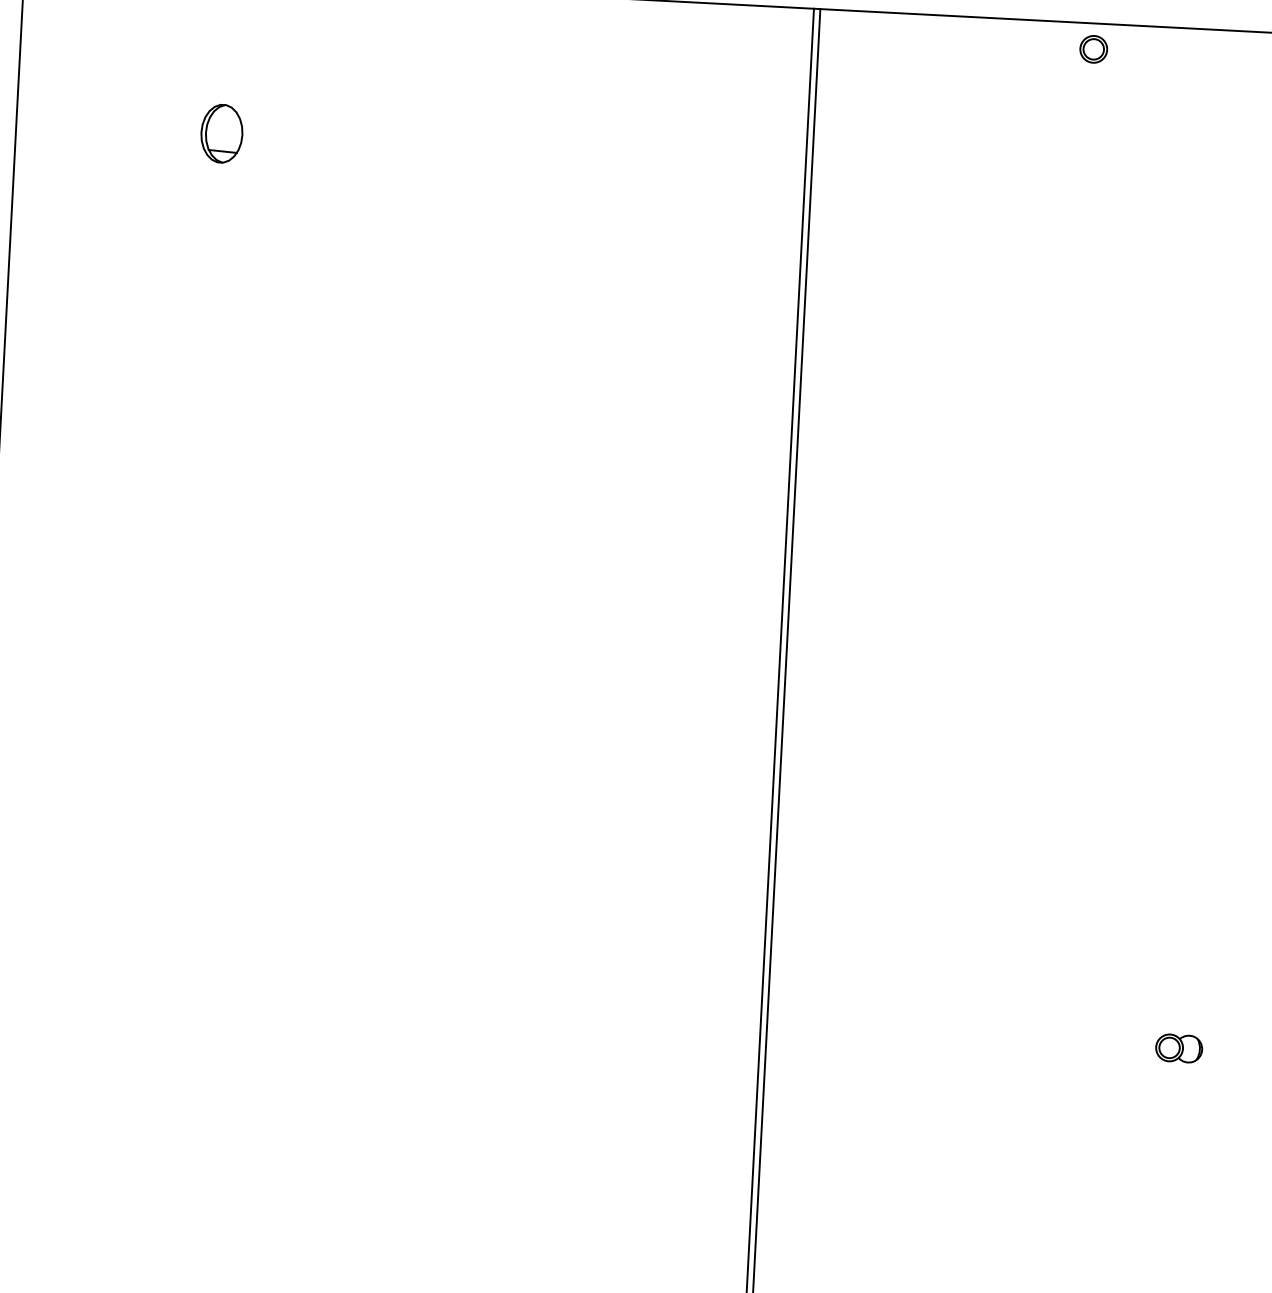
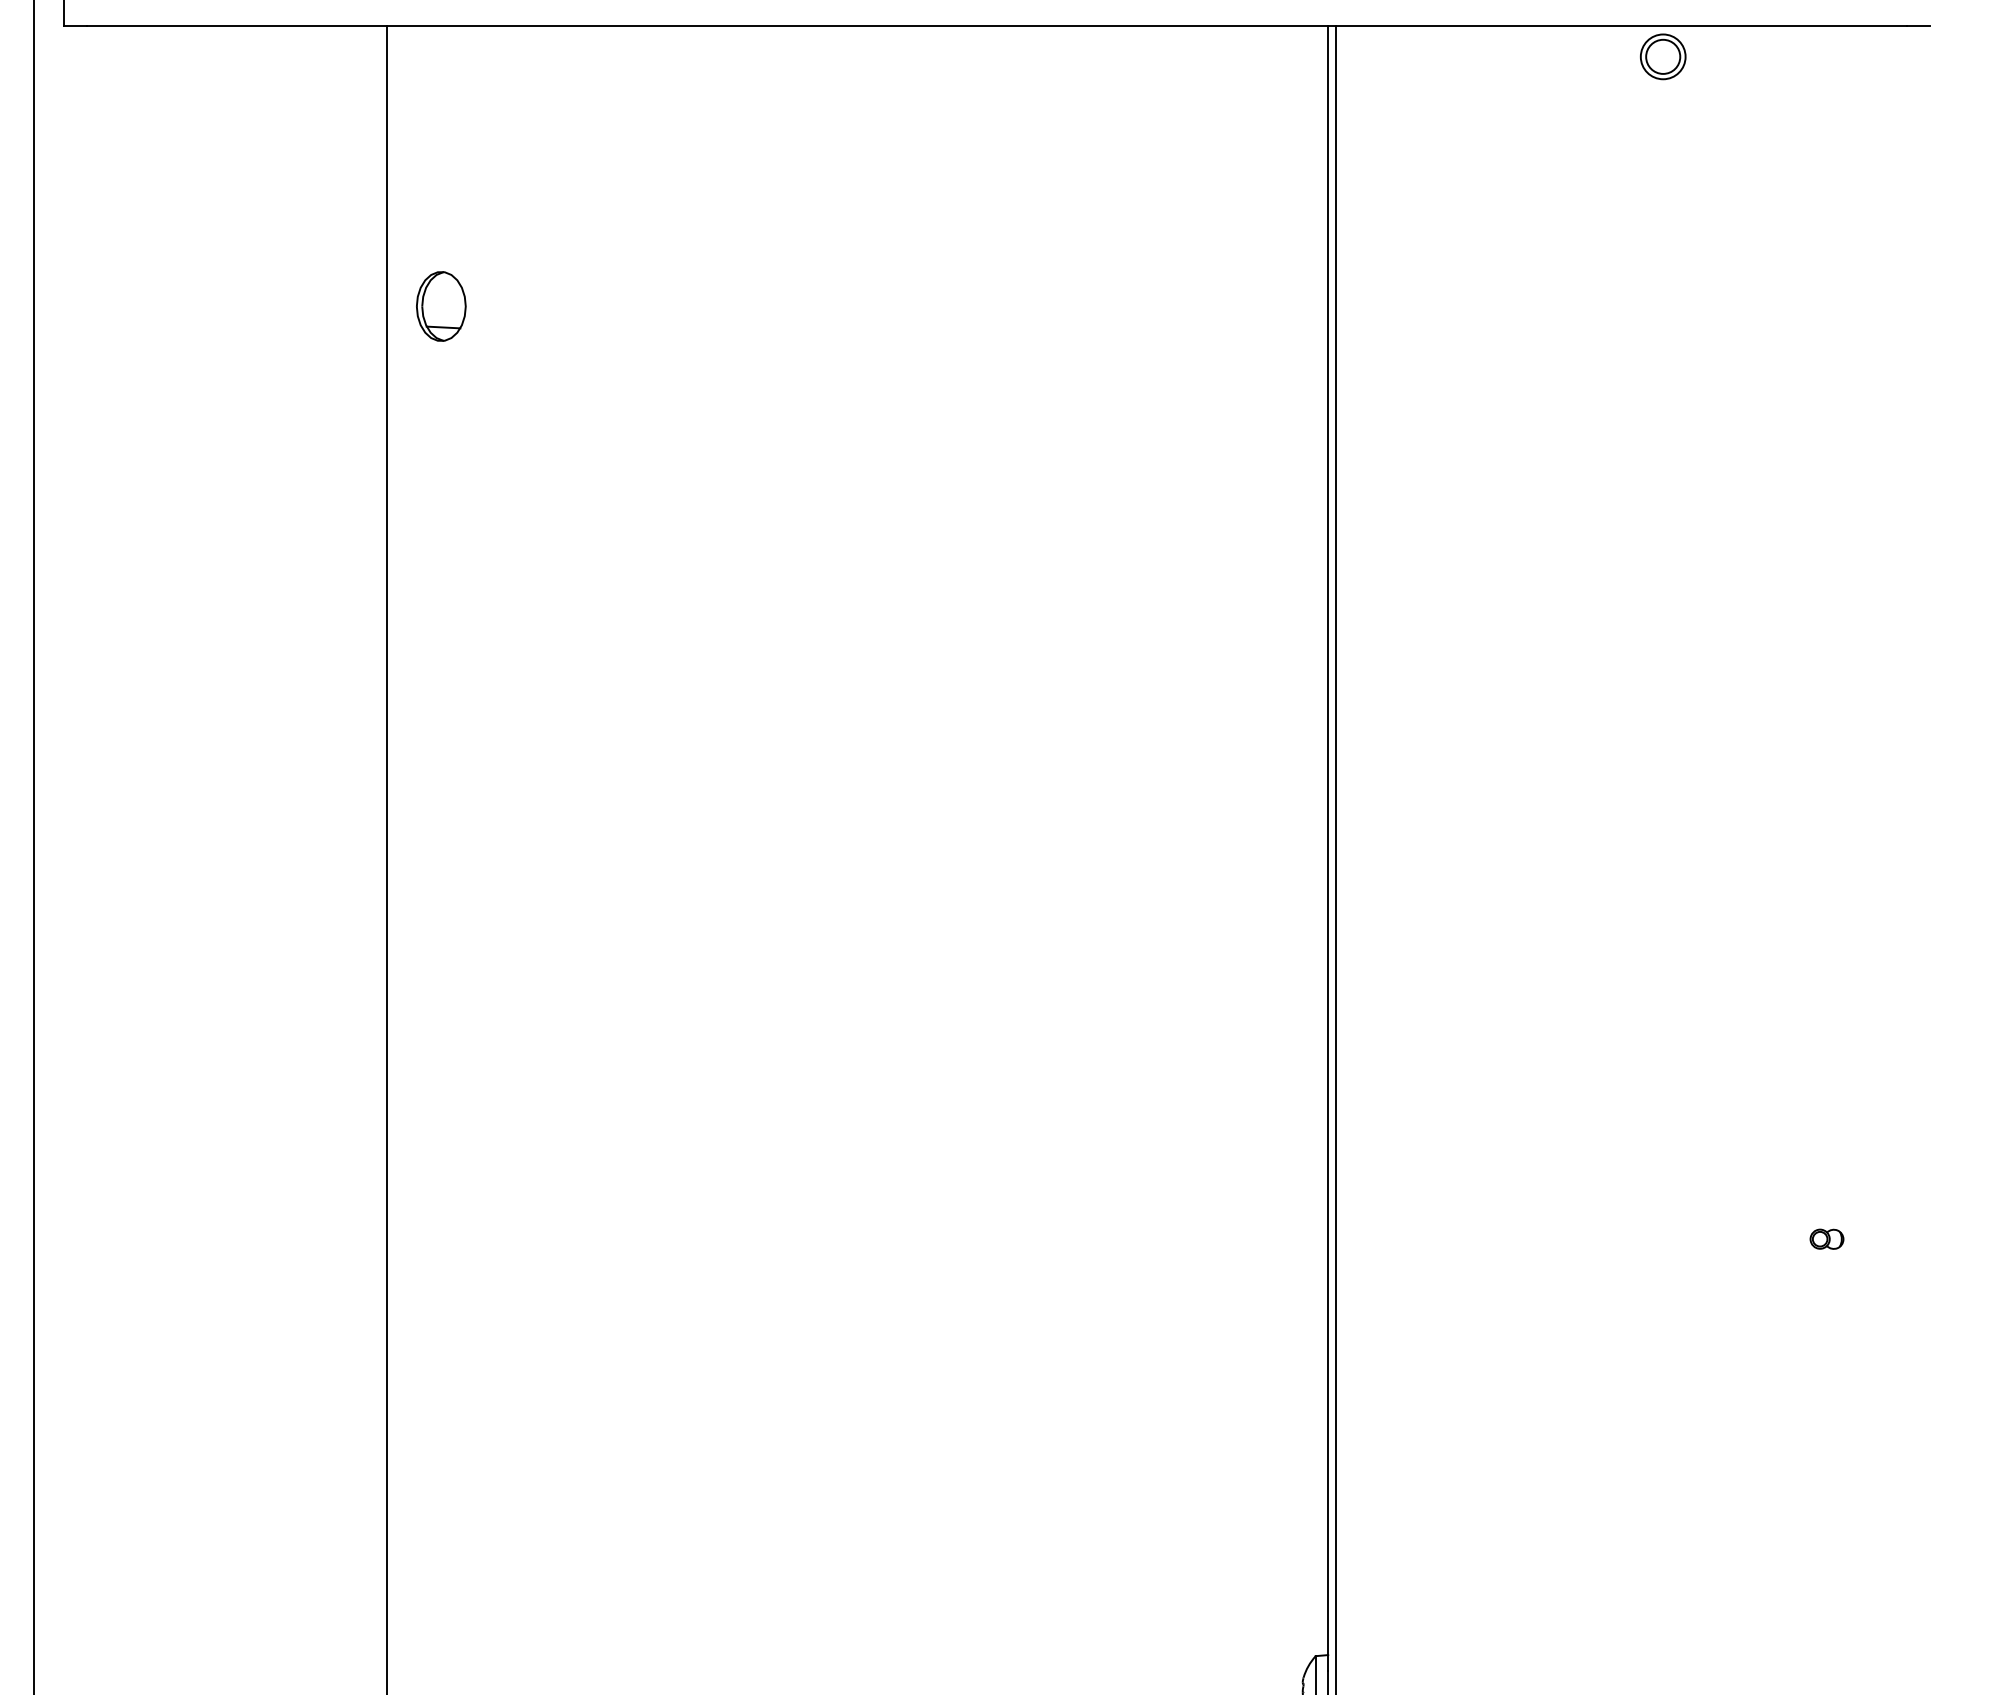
part: (1093, 49) -> (1663, 56), size x1.4
part: (222, 133) -> (441, 306), moved
part: (1178, 1048) -> (1826, 1239), size x0.6

